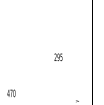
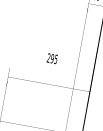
text: (58, 56) -> (52, 57), moved

